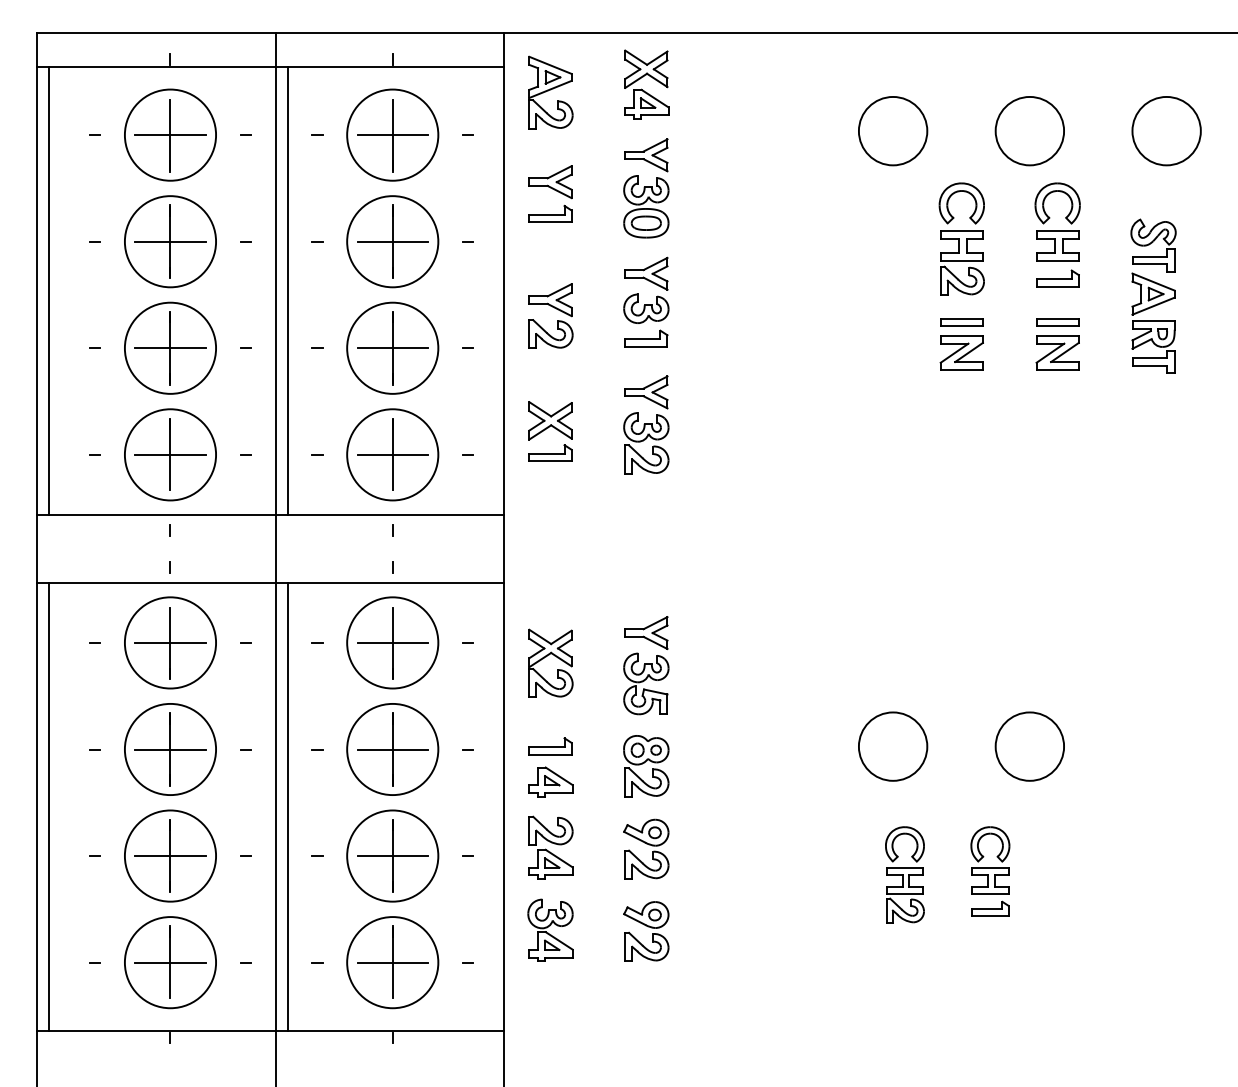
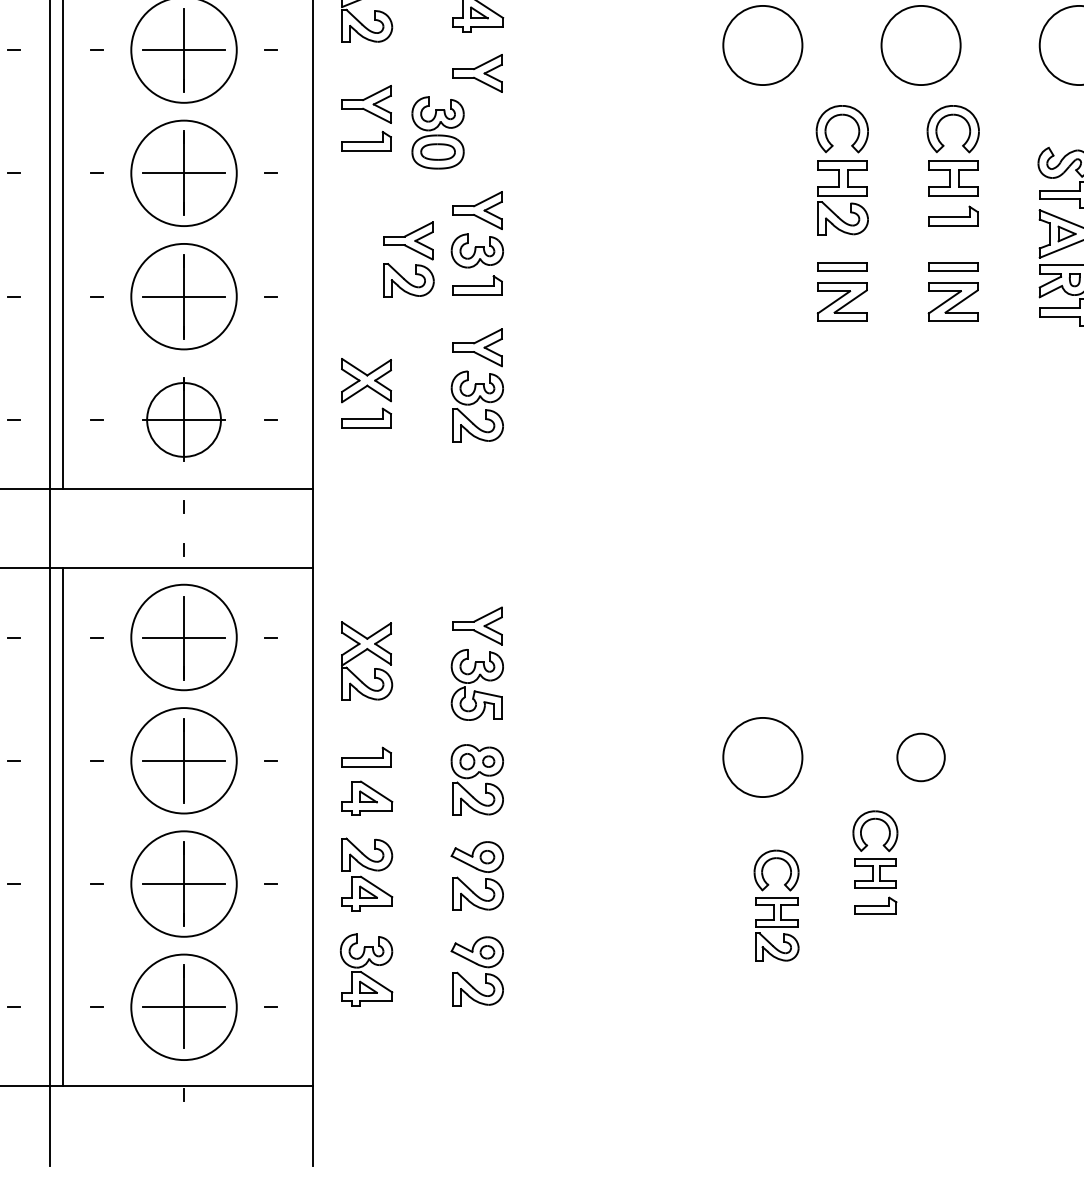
part: (646, 206) -> (438, 132), moved
part: (554, 308) -> (412, 250), moved
circle: (392, 454) -> (183, 419), size x0.7
circle: (1029, 746) -> (920, 757), size x0.6
part: (990, 871) -> (875, 862), moved

